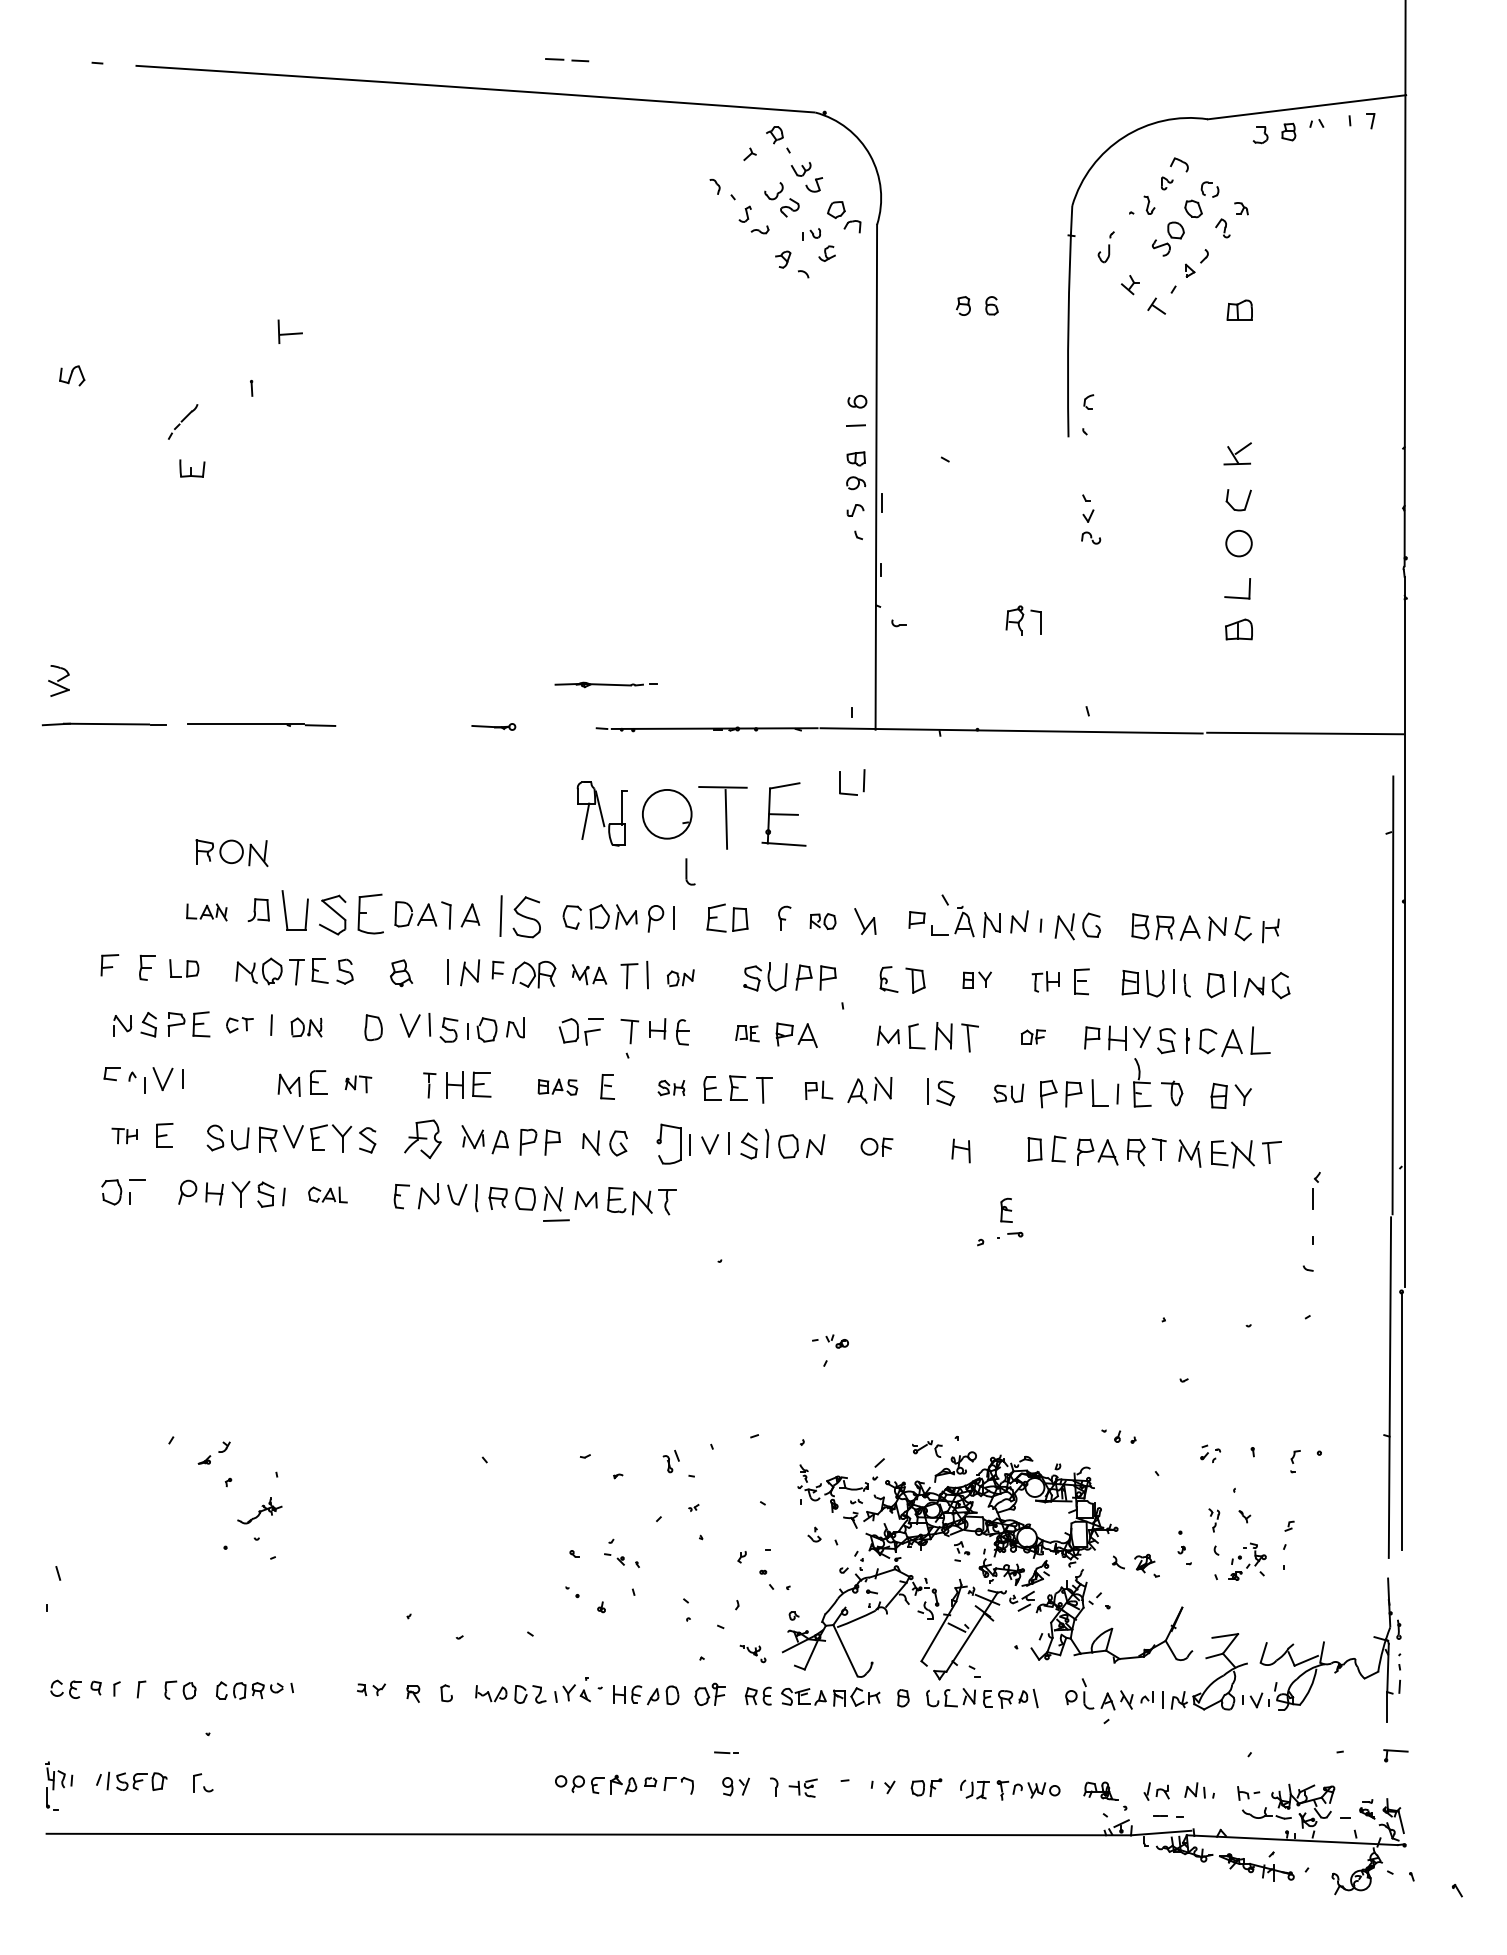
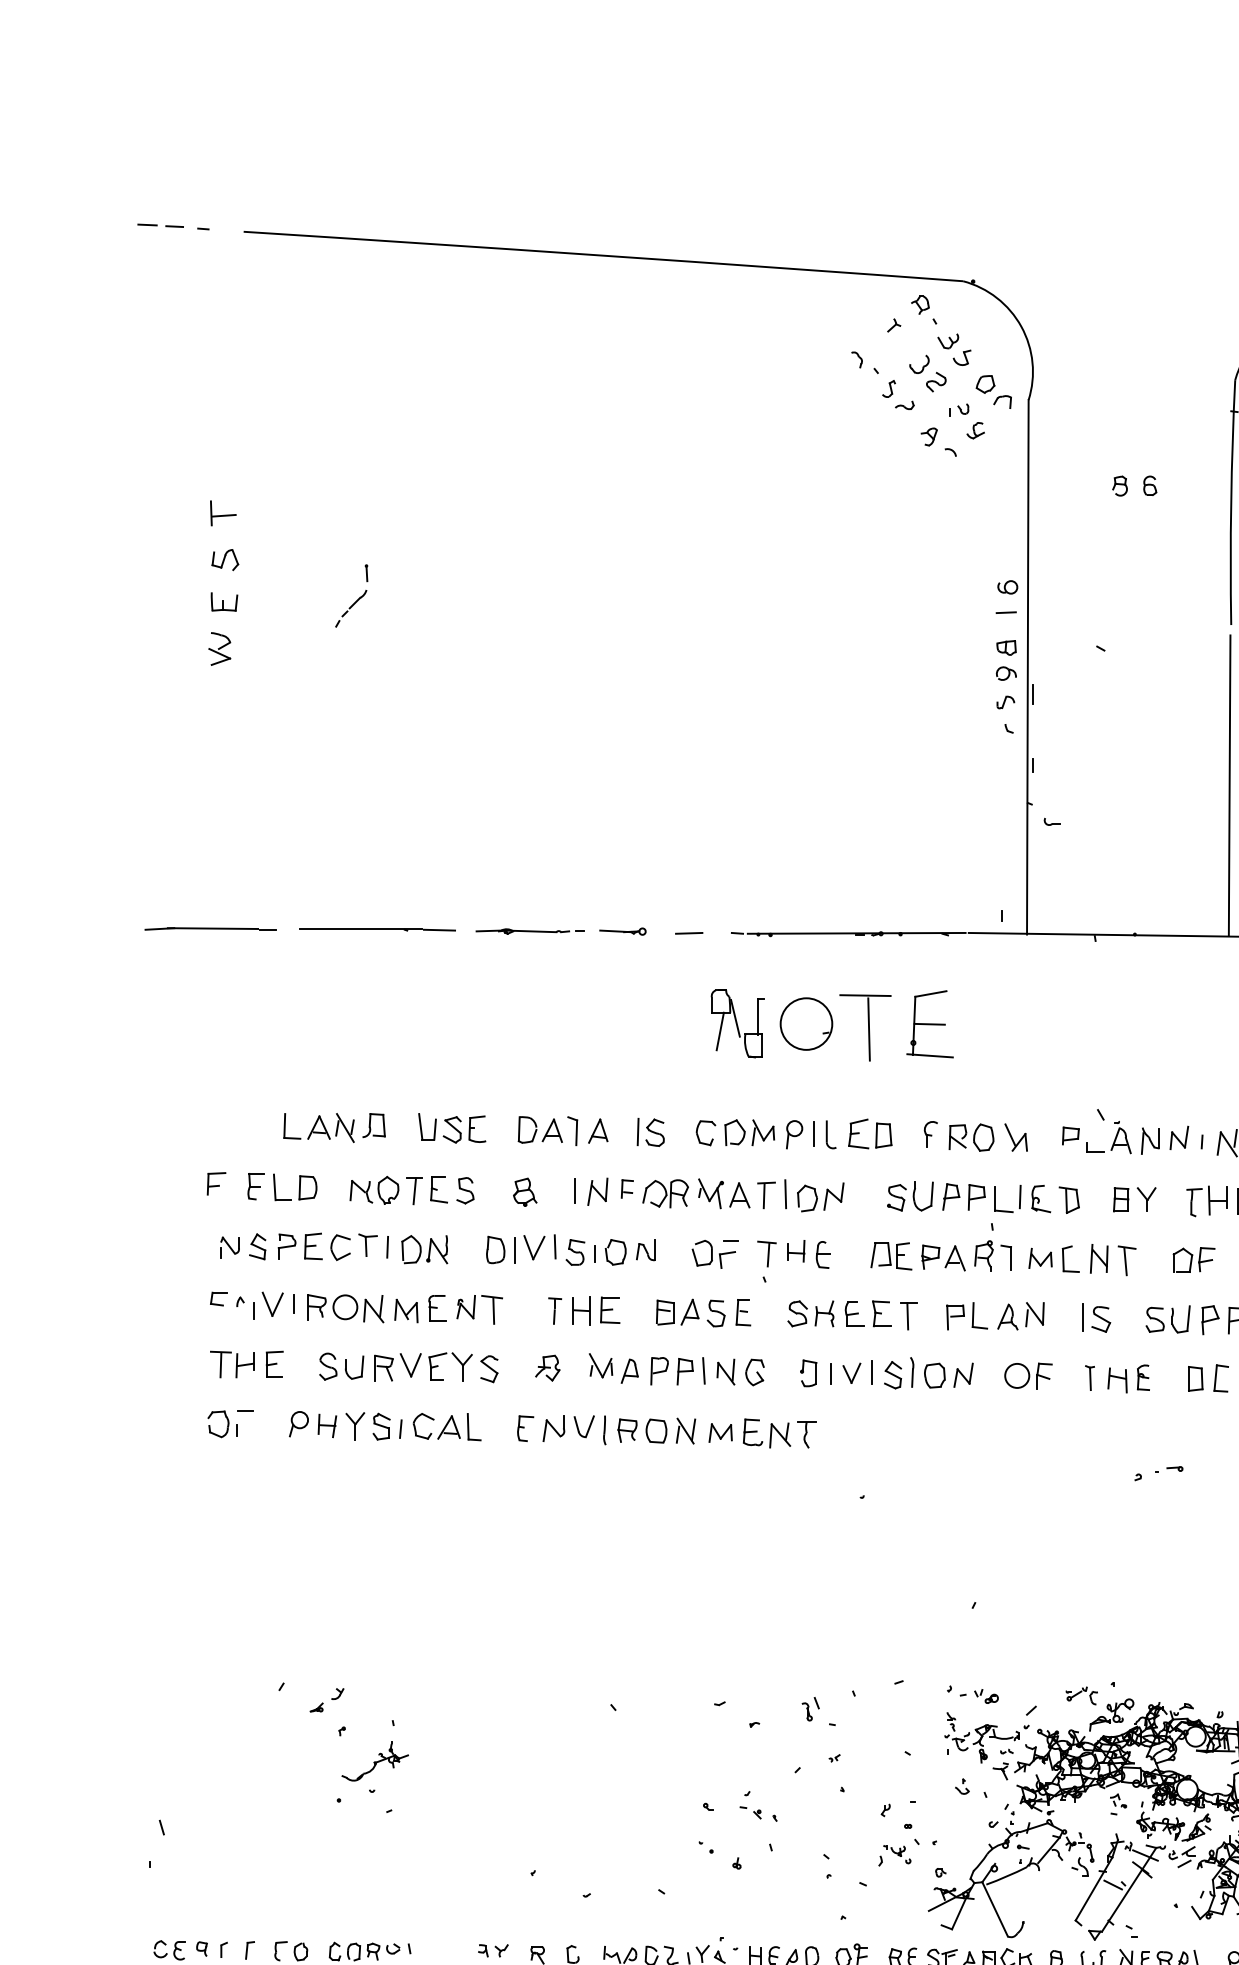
line: (564, 60) -> (157, 226), moved
part: (289, 331) -> (222, 513), moved
part: (72, 375) -> (225, 559), moved
part: (183, 421) -> (351, 608), moved
part: (192, 468) -> (224, 601), moved
line: (1066, 588) -> (1229, 785), added
part: (1023, 620) -> (993, 1256), moved
part: (58, 680) -> (219, 648), moved
part: (605, 684) -> (529, 931), moved
part: (863, 782) -> (1019, 1198), moved
part: (231, 853) -> (345, 1309), moved
part: (690, 871) -> (831, 1134), moved
part: (206, 912) -> (318, 1128), size x1.67
part: (332, 912) -> (452, 1128), size x0.62
part: (519, 916) -> (650, 1132), size x0.62
part: (822, 921) -> (970, 1137), size x1.67
part: (184, 968) -> (295, 1187), size x1.43
part: (589, 974) -> (724, 1193), size x1.43
part: (680, 978) -> (820, 1197), size x1.67
part: (976, 980) -> (1133, 1200), size x1.43
part: (1045, 981) -> (1206, 1201), size x1.43
part: (239, 1025) -> (353, 1247), size x1.67
part: (306, 1027) -> (424, 1249), size x1.43
line: (391, 1028) -> (514, 1250), added
part: (747, 1033) -> (891, 1256), size x1.67
part: (1033, 1036) -> (1194, 1259), size x1.67
part: (358, 1084) -> (479, 1310), size x1.67
part: (557, 1086) -> (690, 1312), size x1.67
part: (671, 1087) -> (811, 1313), size x1.67
part: (818, 1090) -> (966, 1316), size x1.43
part: (1008, 1093) -> (1167, 1319), size x1.43
part: (124, 1135) -> (232, 1364), size x1.67
part: (422, 1139) -> (547, 1368), size x0.62
line: (570, 1141) -> (704, 1370), added
part: (669, 1144) -> (808, 1373), size x0.62
part: (876, 1146) -> (1027, 1375), size x1.43
part: (934, 1148) -> (1089, 1377), added
part: (327, 1194) -> (446, 1426), size x1.67
part: (1006, 1209) -> (1143, 1376), moved
line: (556, 1220) -> (689, 933), moved
part: (830, 1341) -> (979, 1696), moved
part: (259, 1510) -> (374, 1761), size x1.43
part: (752, 1653) -> (896, 1854), moved

